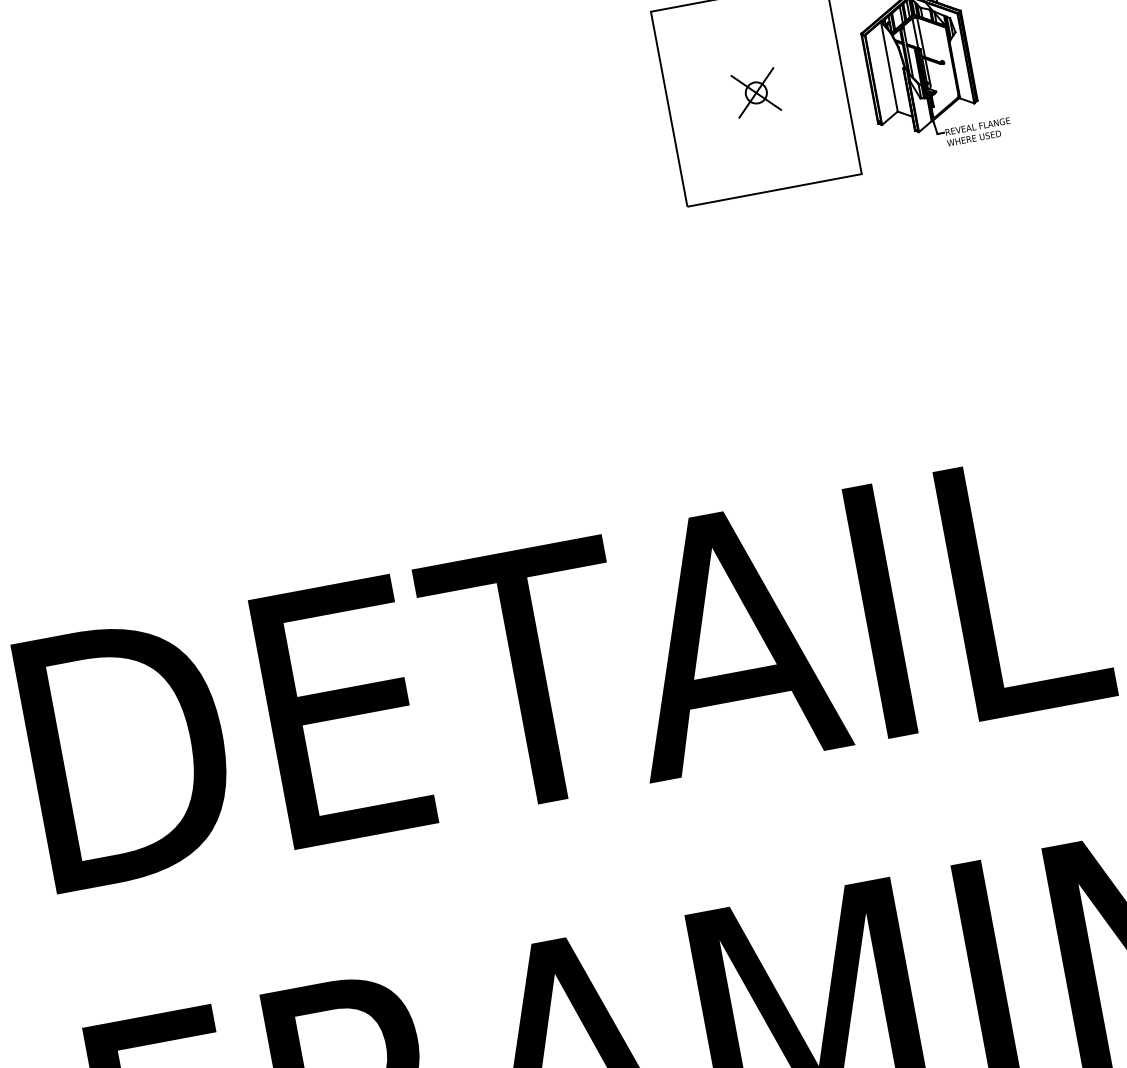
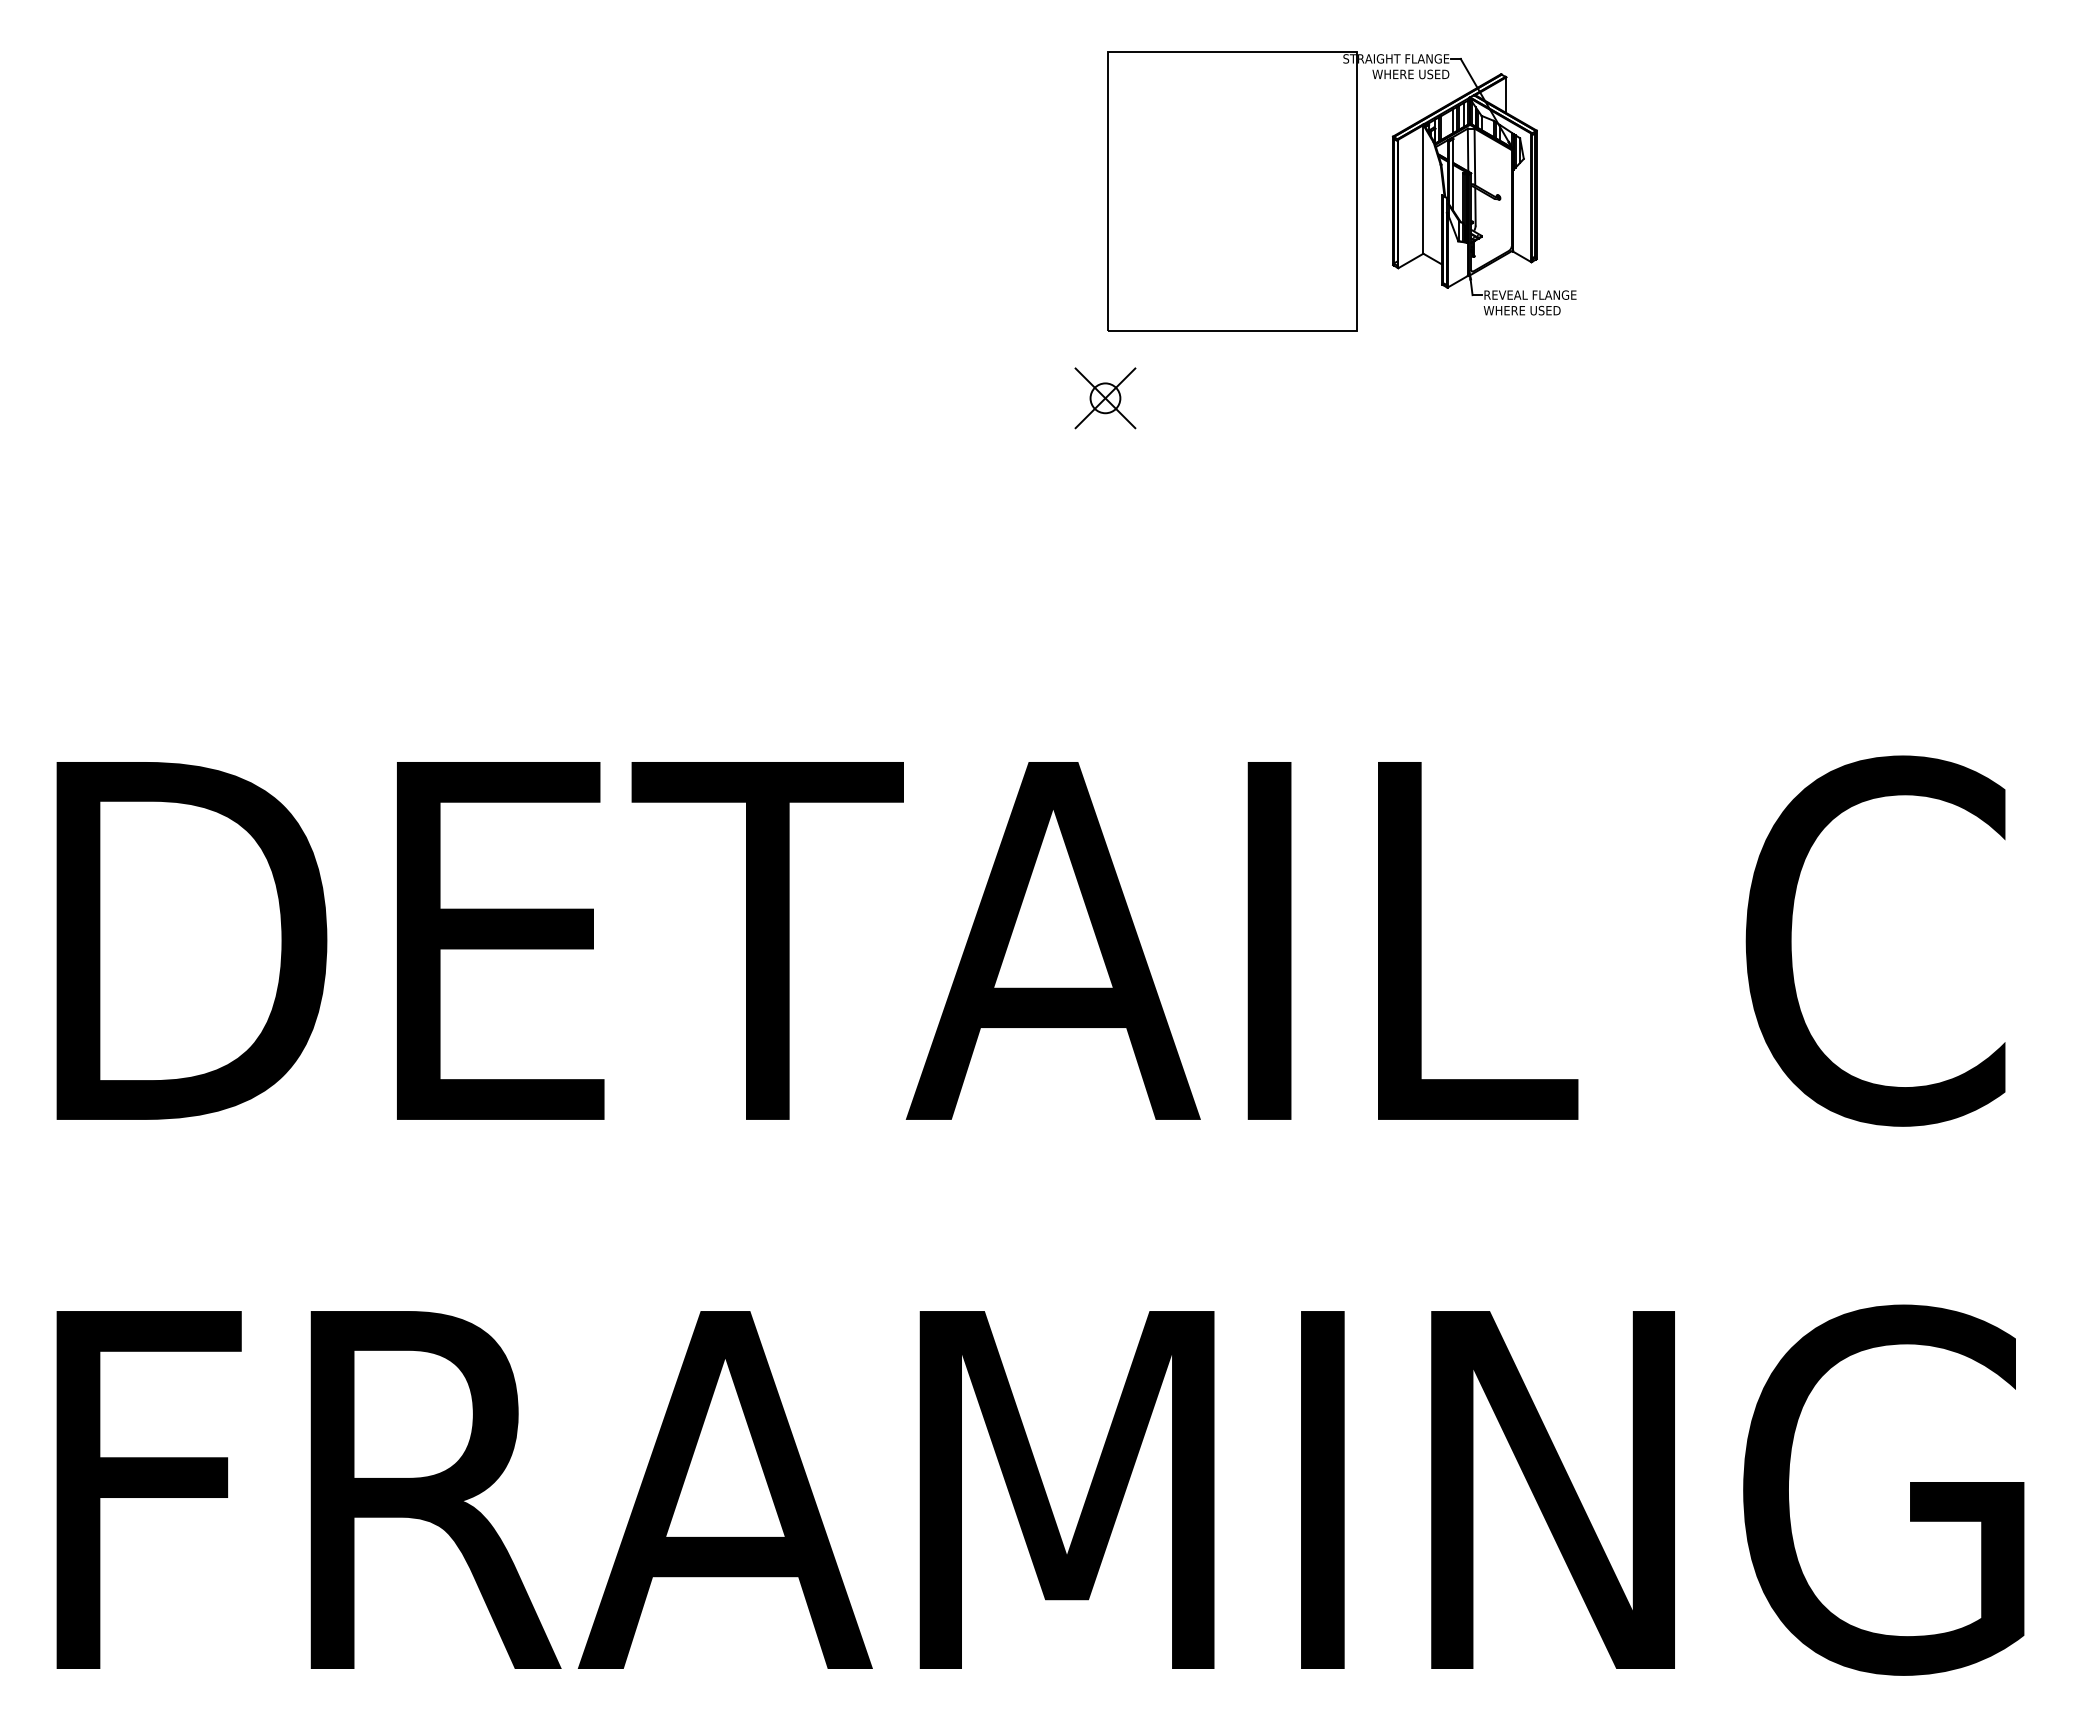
part: (756, 93) -> (1105, 398), moved

